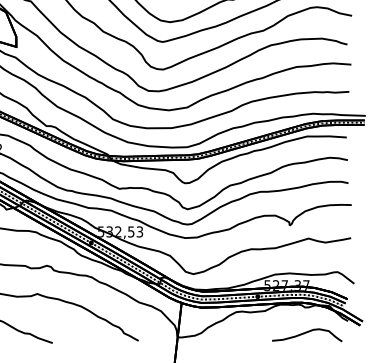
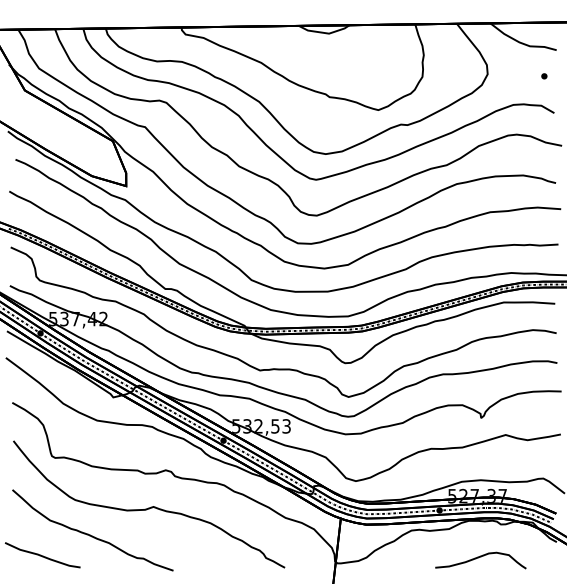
curve: (305, 333) -> (478, 558), moved

